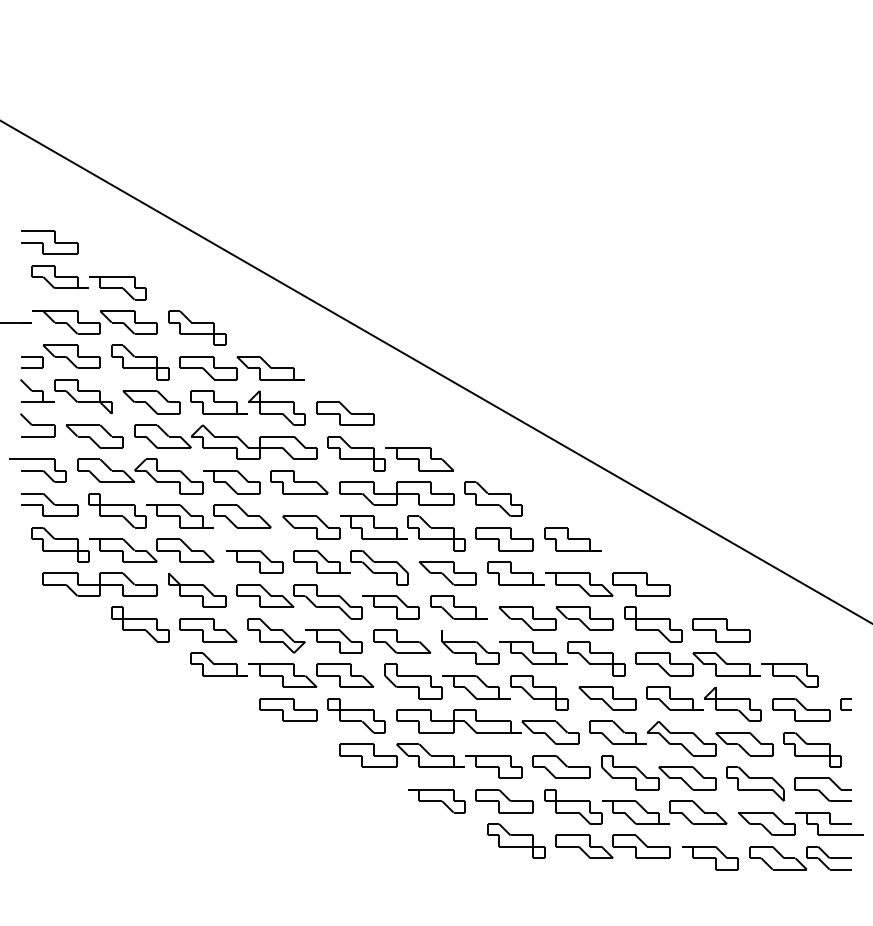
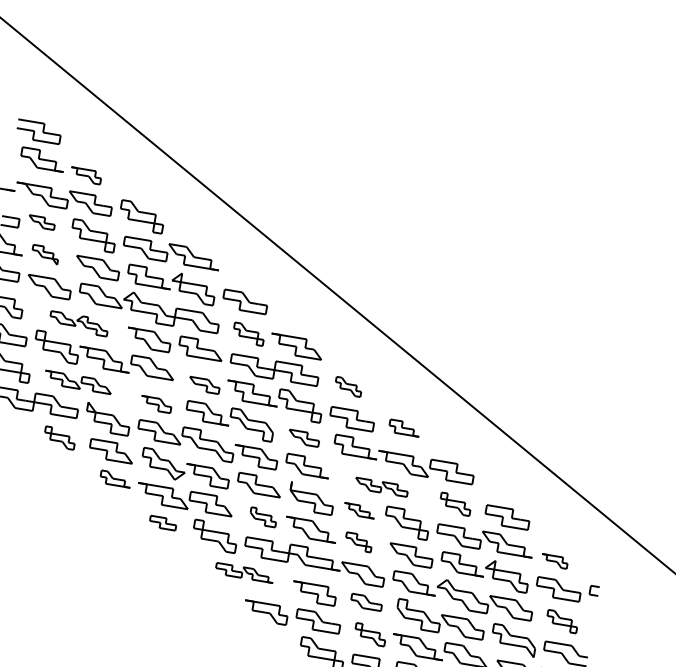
part: (117, 288) -> (85, 175), size x0.7
part: (71, 356) -> (41, 222), size x0.6
part: (83, 396) -> (45, 254), size x0.6
part: (356, 453) -> (248, 334), size x0.7
part: (140, 476) -> (79, 323), size x0.6
part: (493, 498) -> (348, 386), size x0.6
part: (311, 527) -> (204, 385), size x0.7
part: (572, 539) -> (404, 428), size x0.7
part: (151, 550) -> (78, 382), size x0.7
part: (254, 561) -> (156, 404), size x0.7
part: (447, 573) -> (303, 438), size x0.7
part: (555, 618) -> (380, 487), size x0.6
part: (140, 624) -> (60, 438), size x0.7
part: (653, 624) -> (455, 504), size x0.7
part: (533, 652) -> (359, 510), size x0.6
part: (218, 664) -> (115, 479), size x0.7
part: (789, 675) -> (554, 561), size x0.6
part: (413, 681) -> (263, 517), size x0.6
part: (539, 692) -> (359, 542), size x0.6
part: (288, 709) -> (163, 522), size x0.6
part: (812, 749) -> (562, 621), size x0.7
part: (401, 755) -> (244, 572), size x0.6
part: (561, 766) -> (366, 601), size x0.7
part: (573, 806) -> (370, 634), size x0.7

